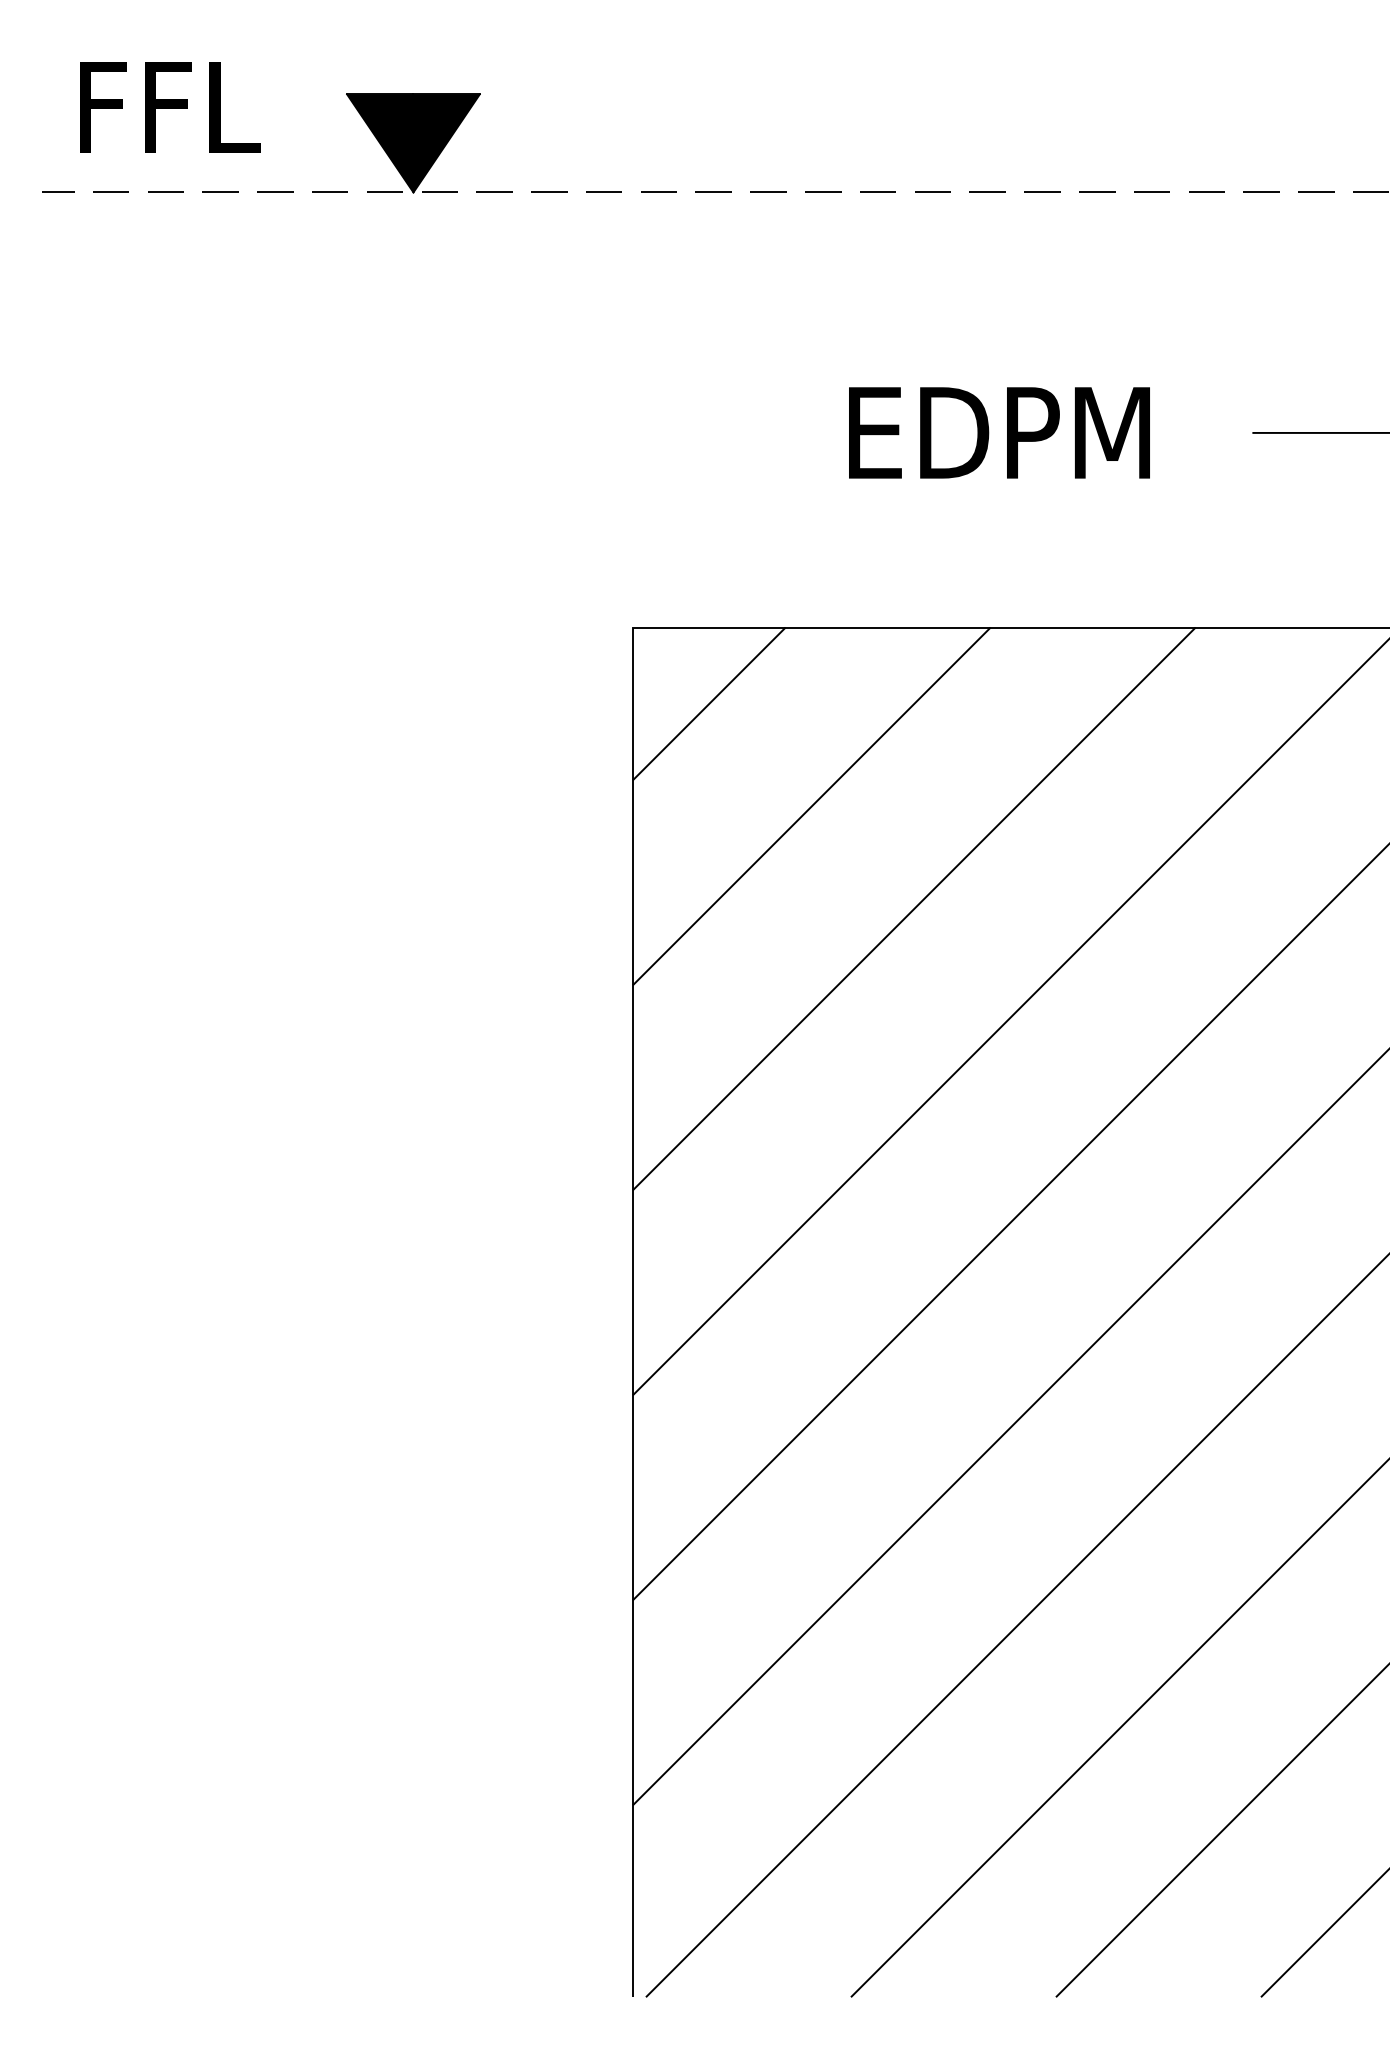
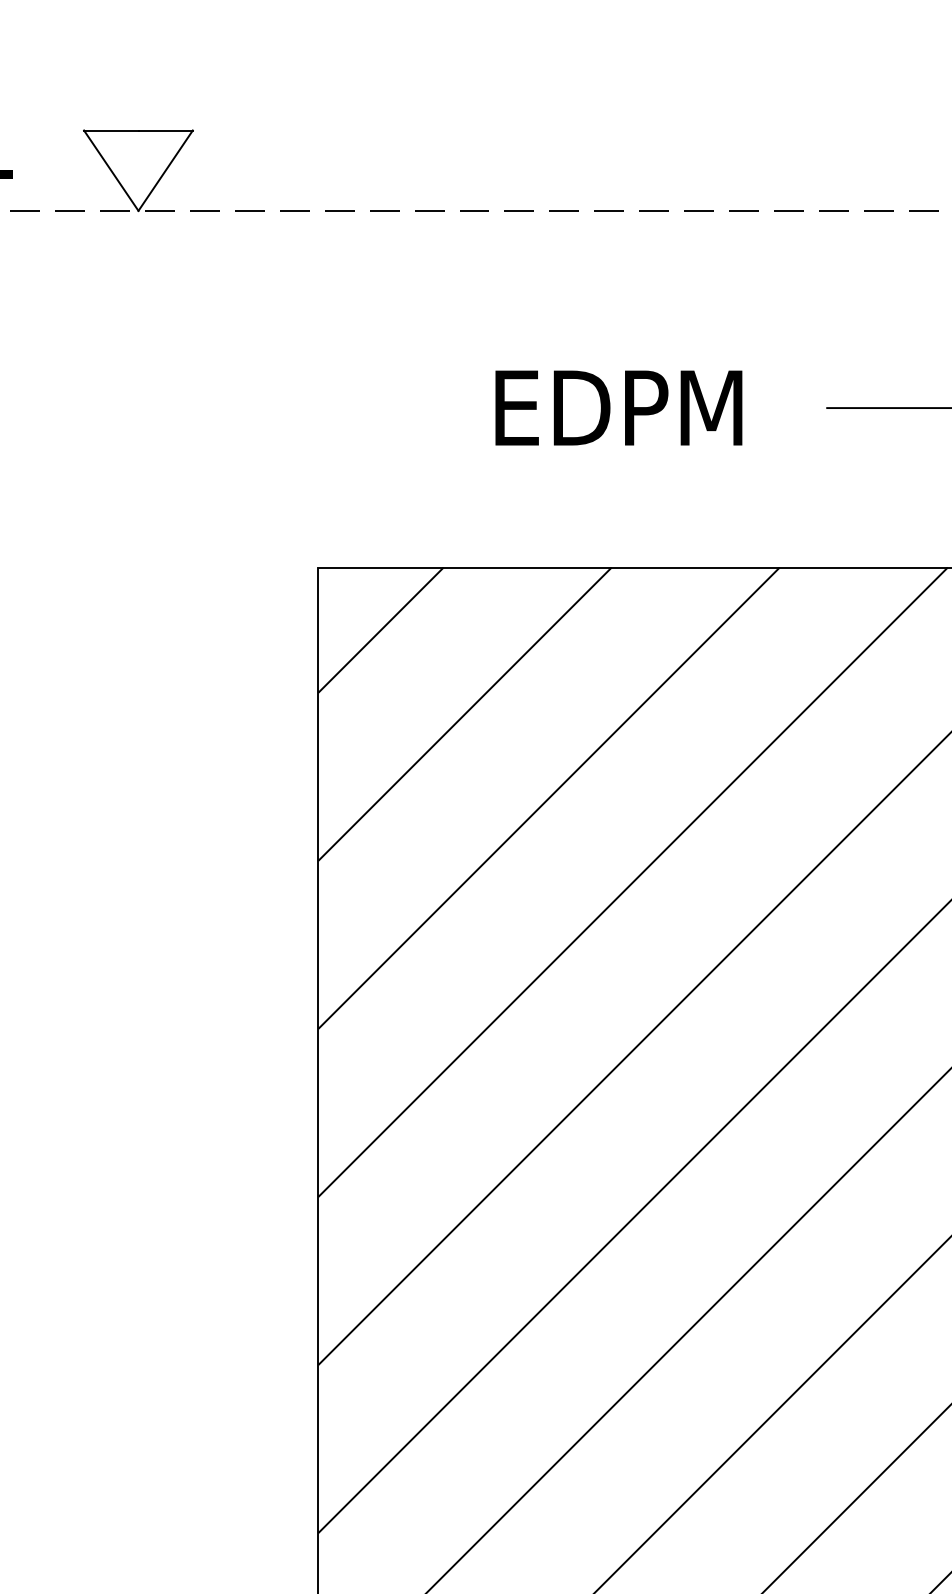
fill: (413, 143) -> (138, 170), removed

